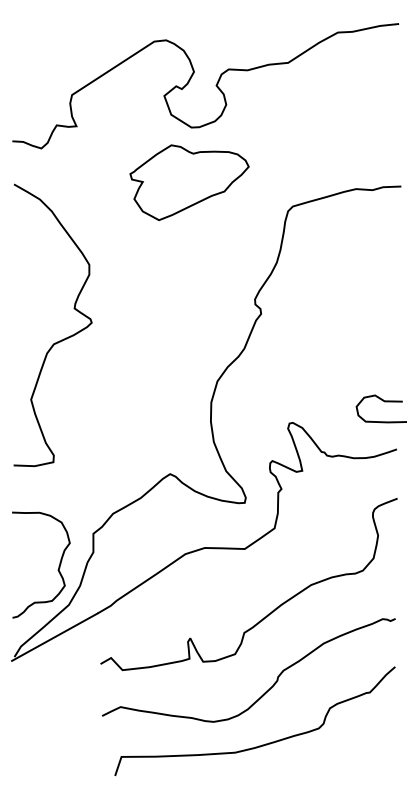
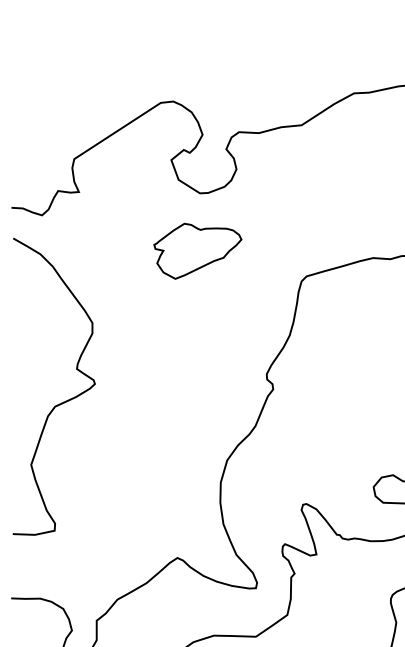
part: (189, 182) -> (197, 251), size x0.7
curve: (59, 340) -> (61, 402), moved

